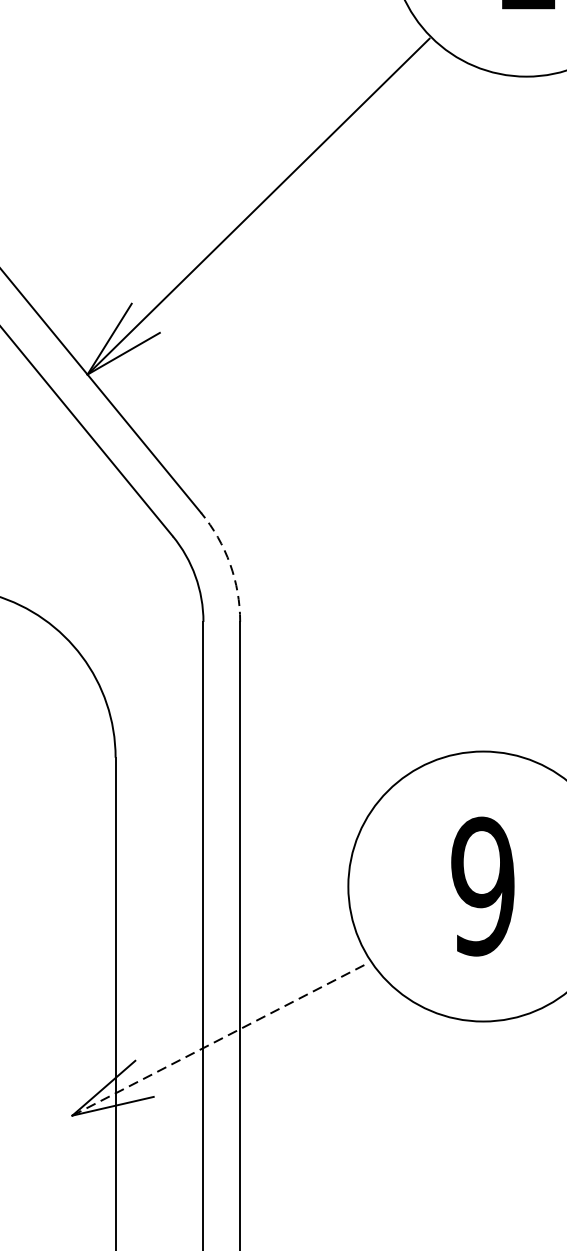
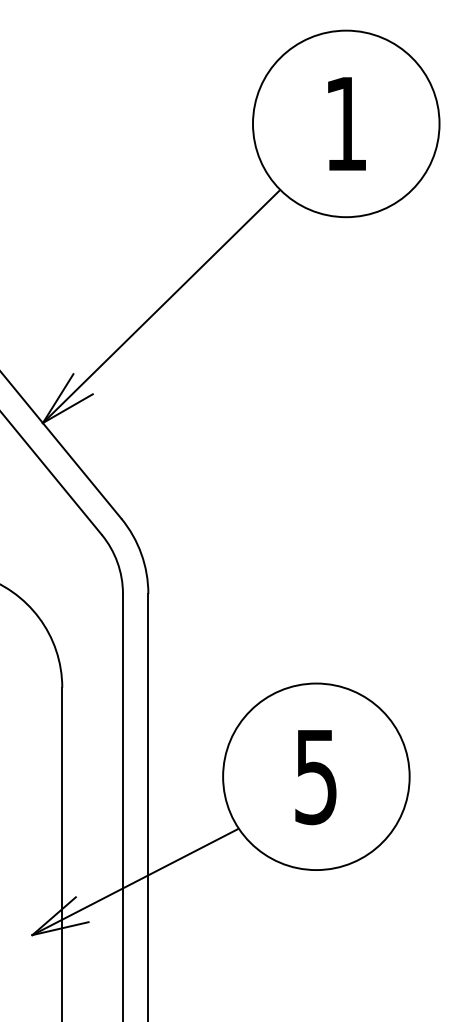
arc: (230, 563) -> (141, 553), dashed -> solid
text: (482, 886) -> (315, 776), 9 -> 5
line: (221, 1038) -> (135, 881), dashed -> solid

